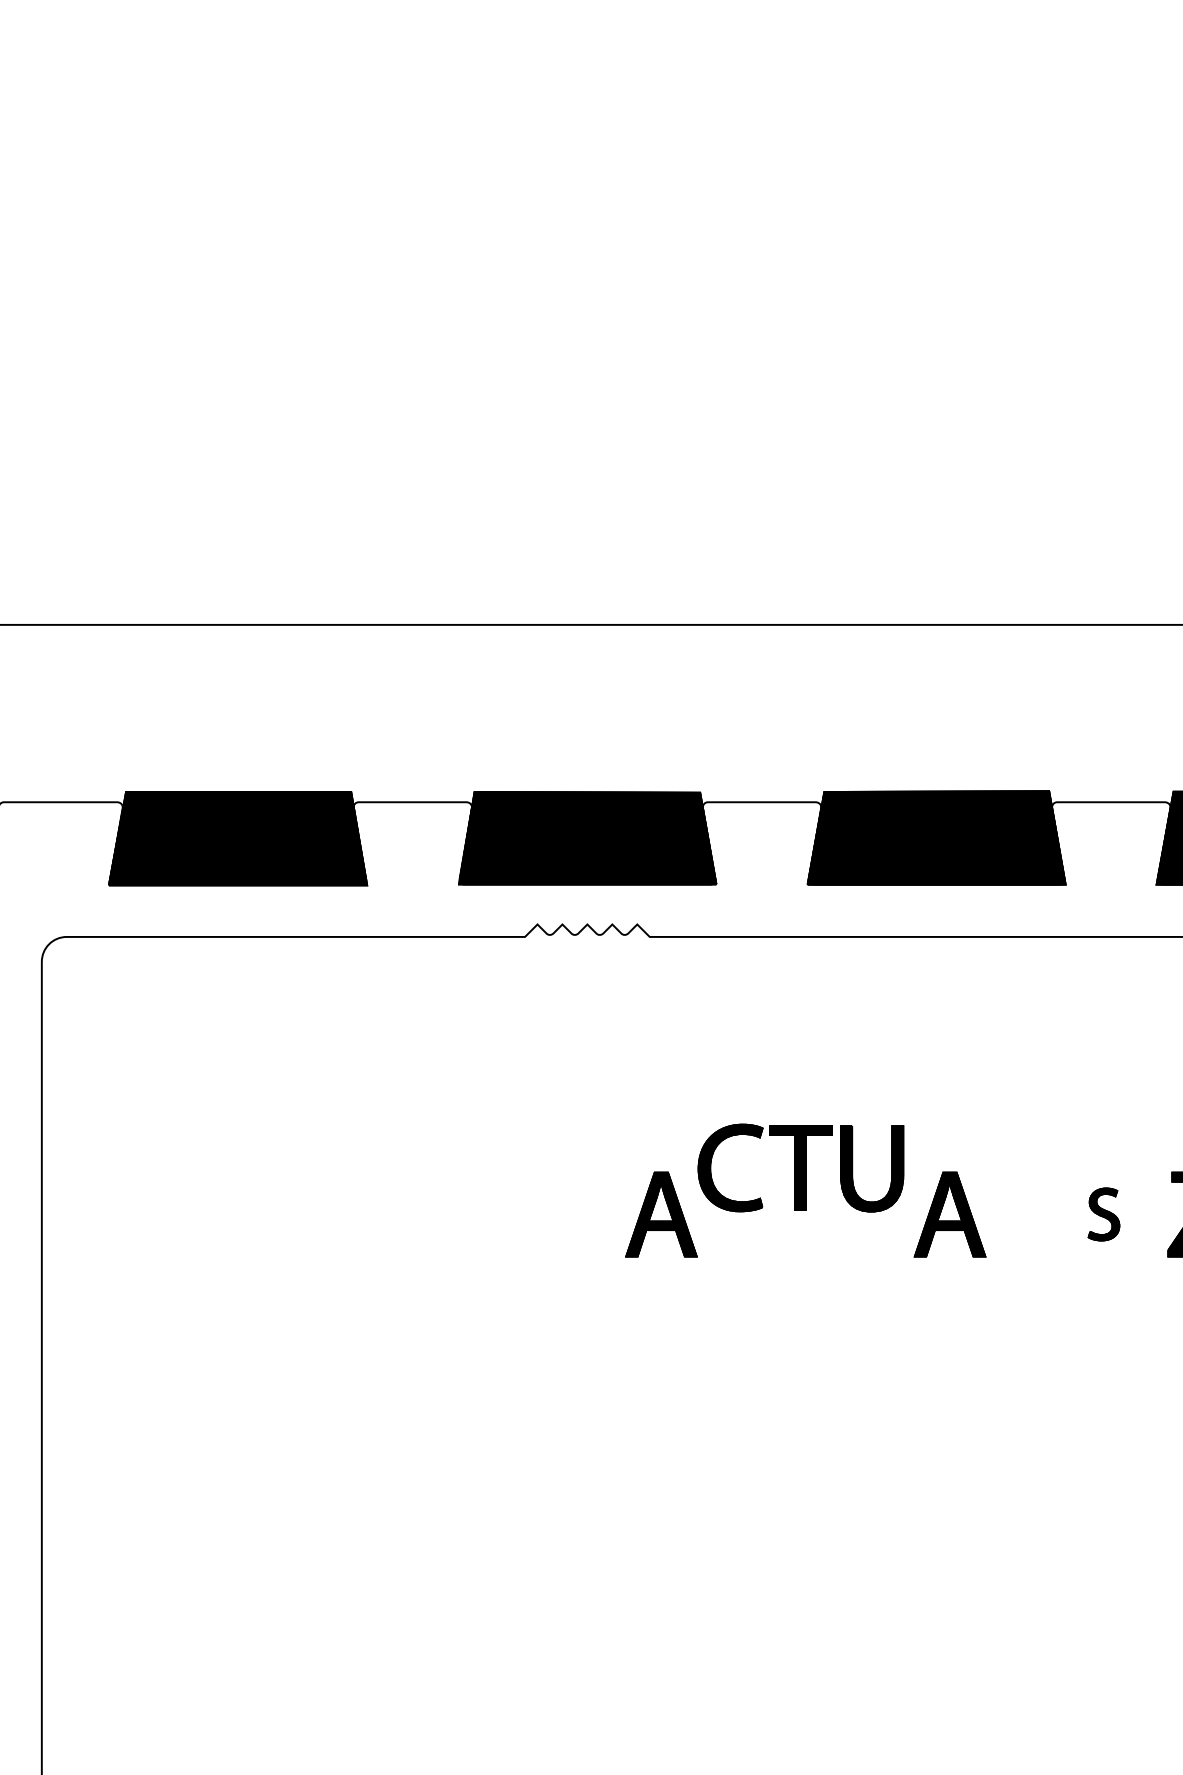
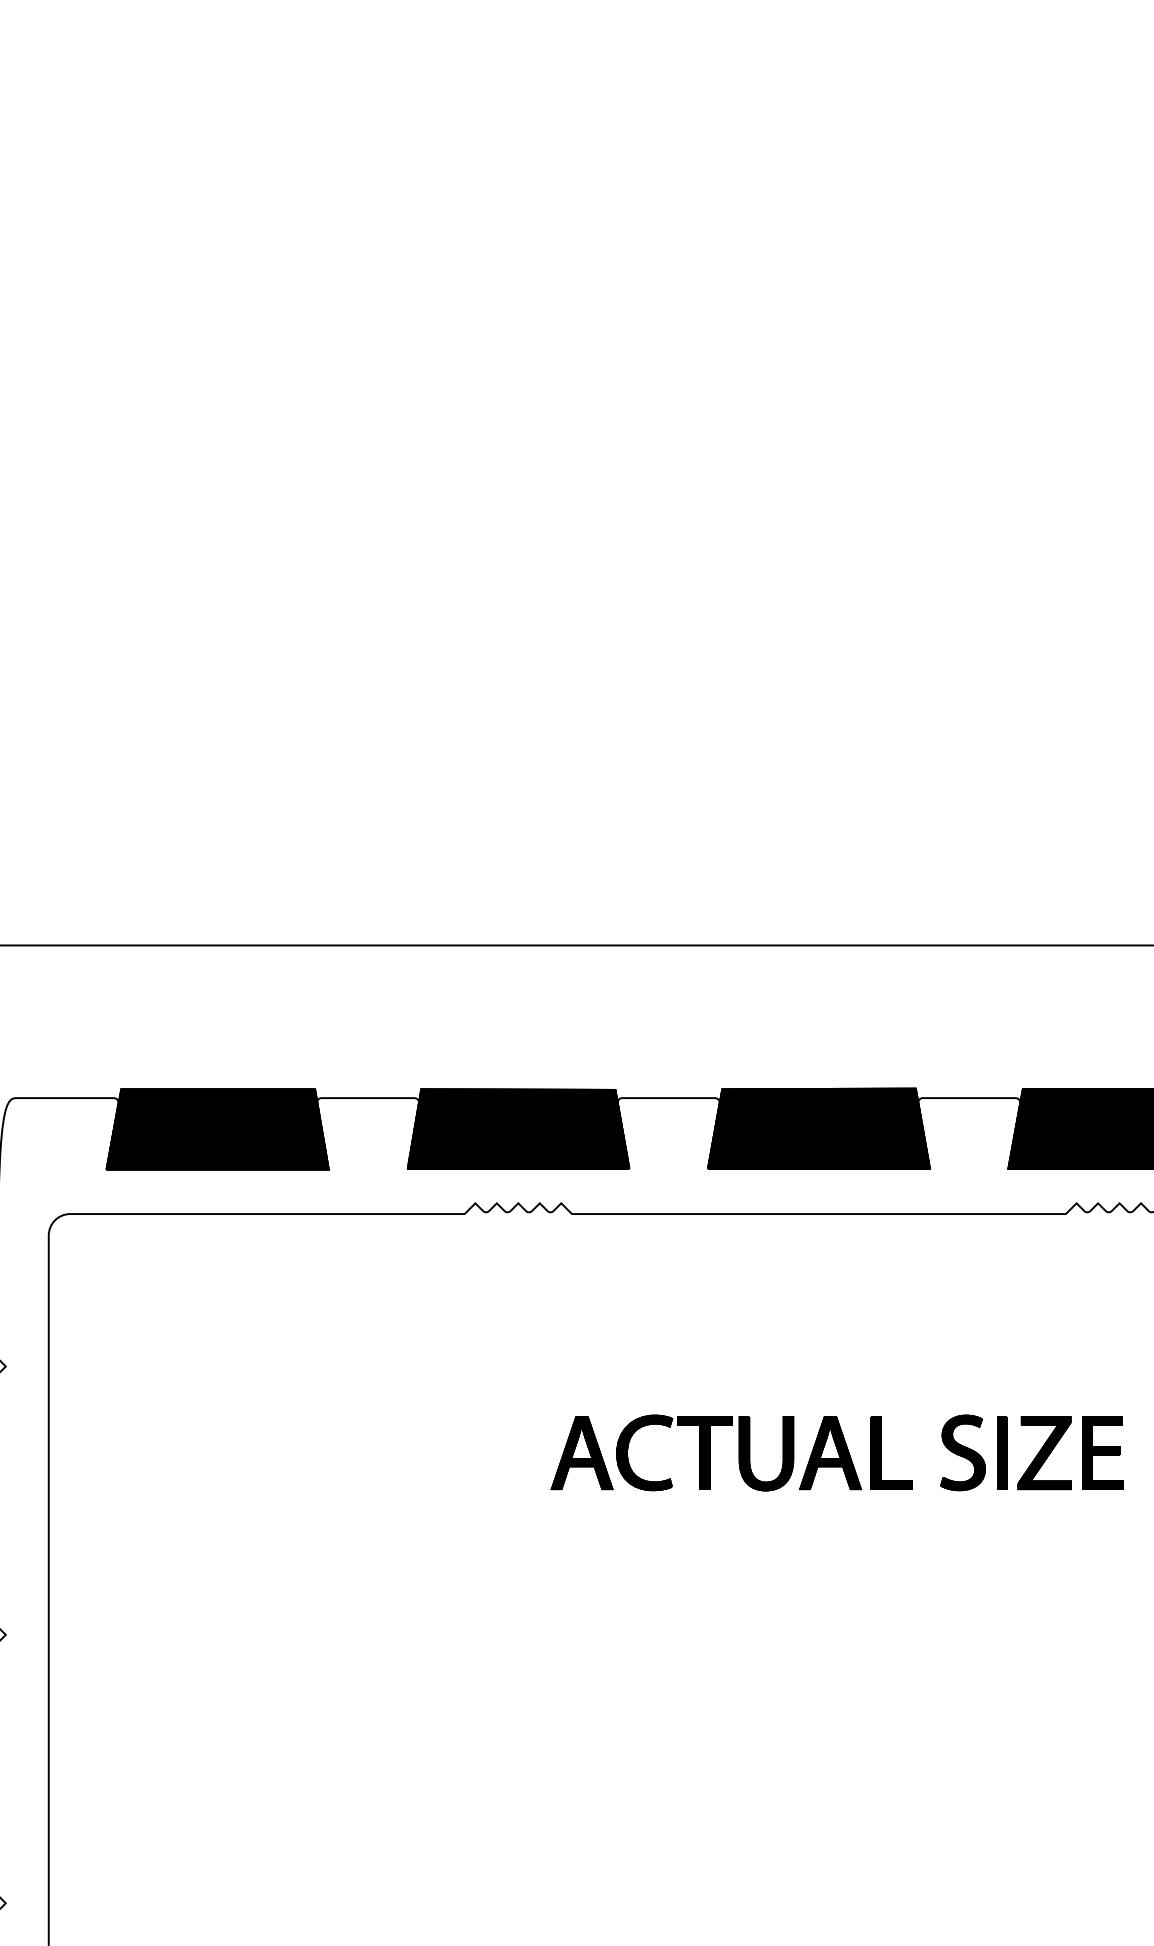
part: (801, 1167) -> (705, 1452), moved
part: (1009, 1213) -> (881, 1452), added
part: (1103, 1213) -> (962, 1452), size x1.67
part: (1149, 1213) -> (1002, 1452), added

